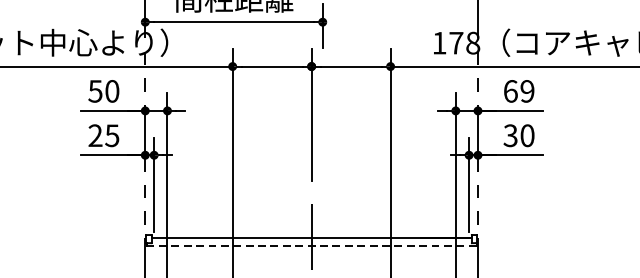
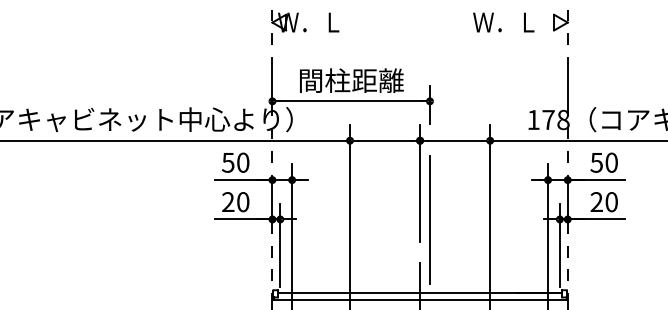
text: (518, 91) -> (603, 162), 69 -> 50
text: (111, 136) -> (242, 202), 25 -> 20
text: (510, 136) -> (596, 202), 30 -> 20
line: (322, 155) -> (429, 219), added
line: (310, 246) -> (419, 300), dashed -> solid

